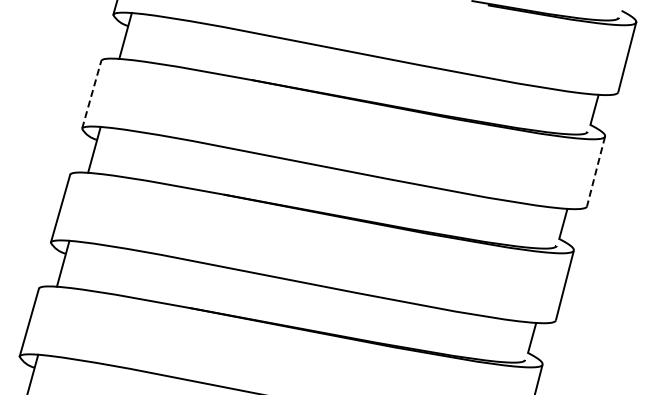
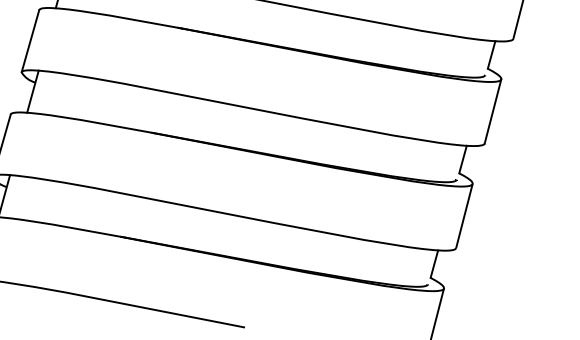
line: (91, 94) -> (30, 40), dashed -> solid
line: (595, 172) -> (492, 112), dashed -> solid

